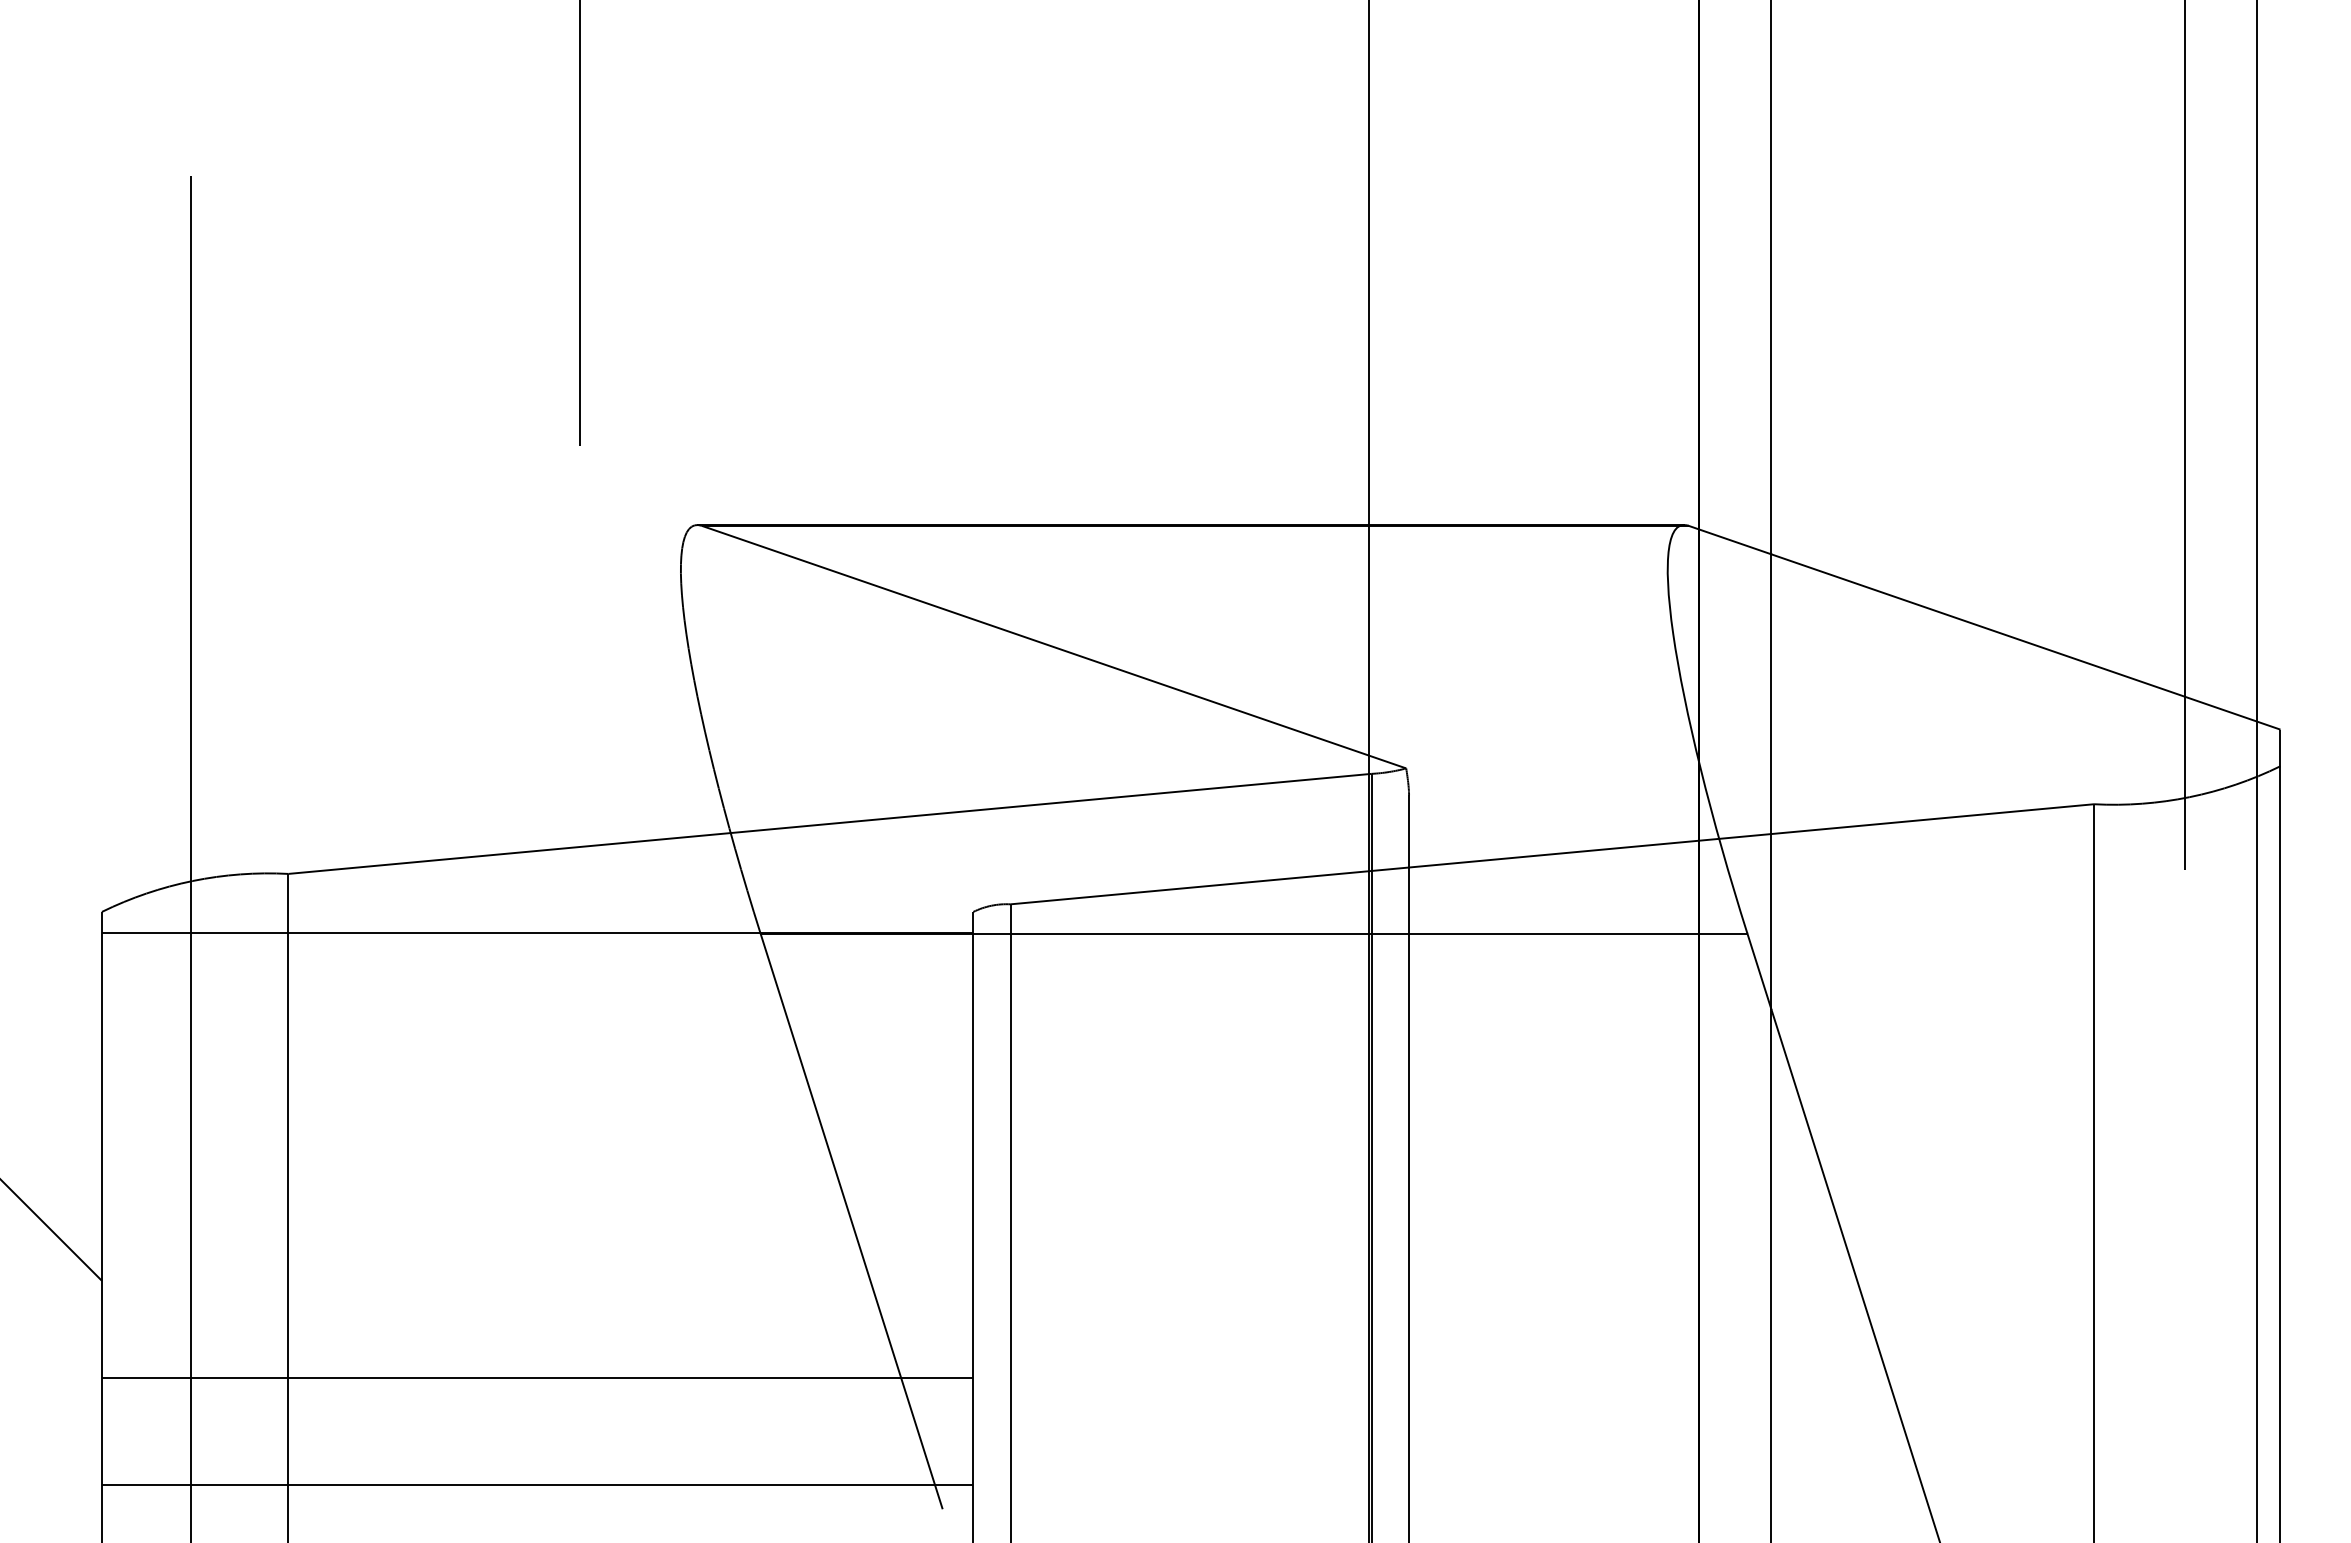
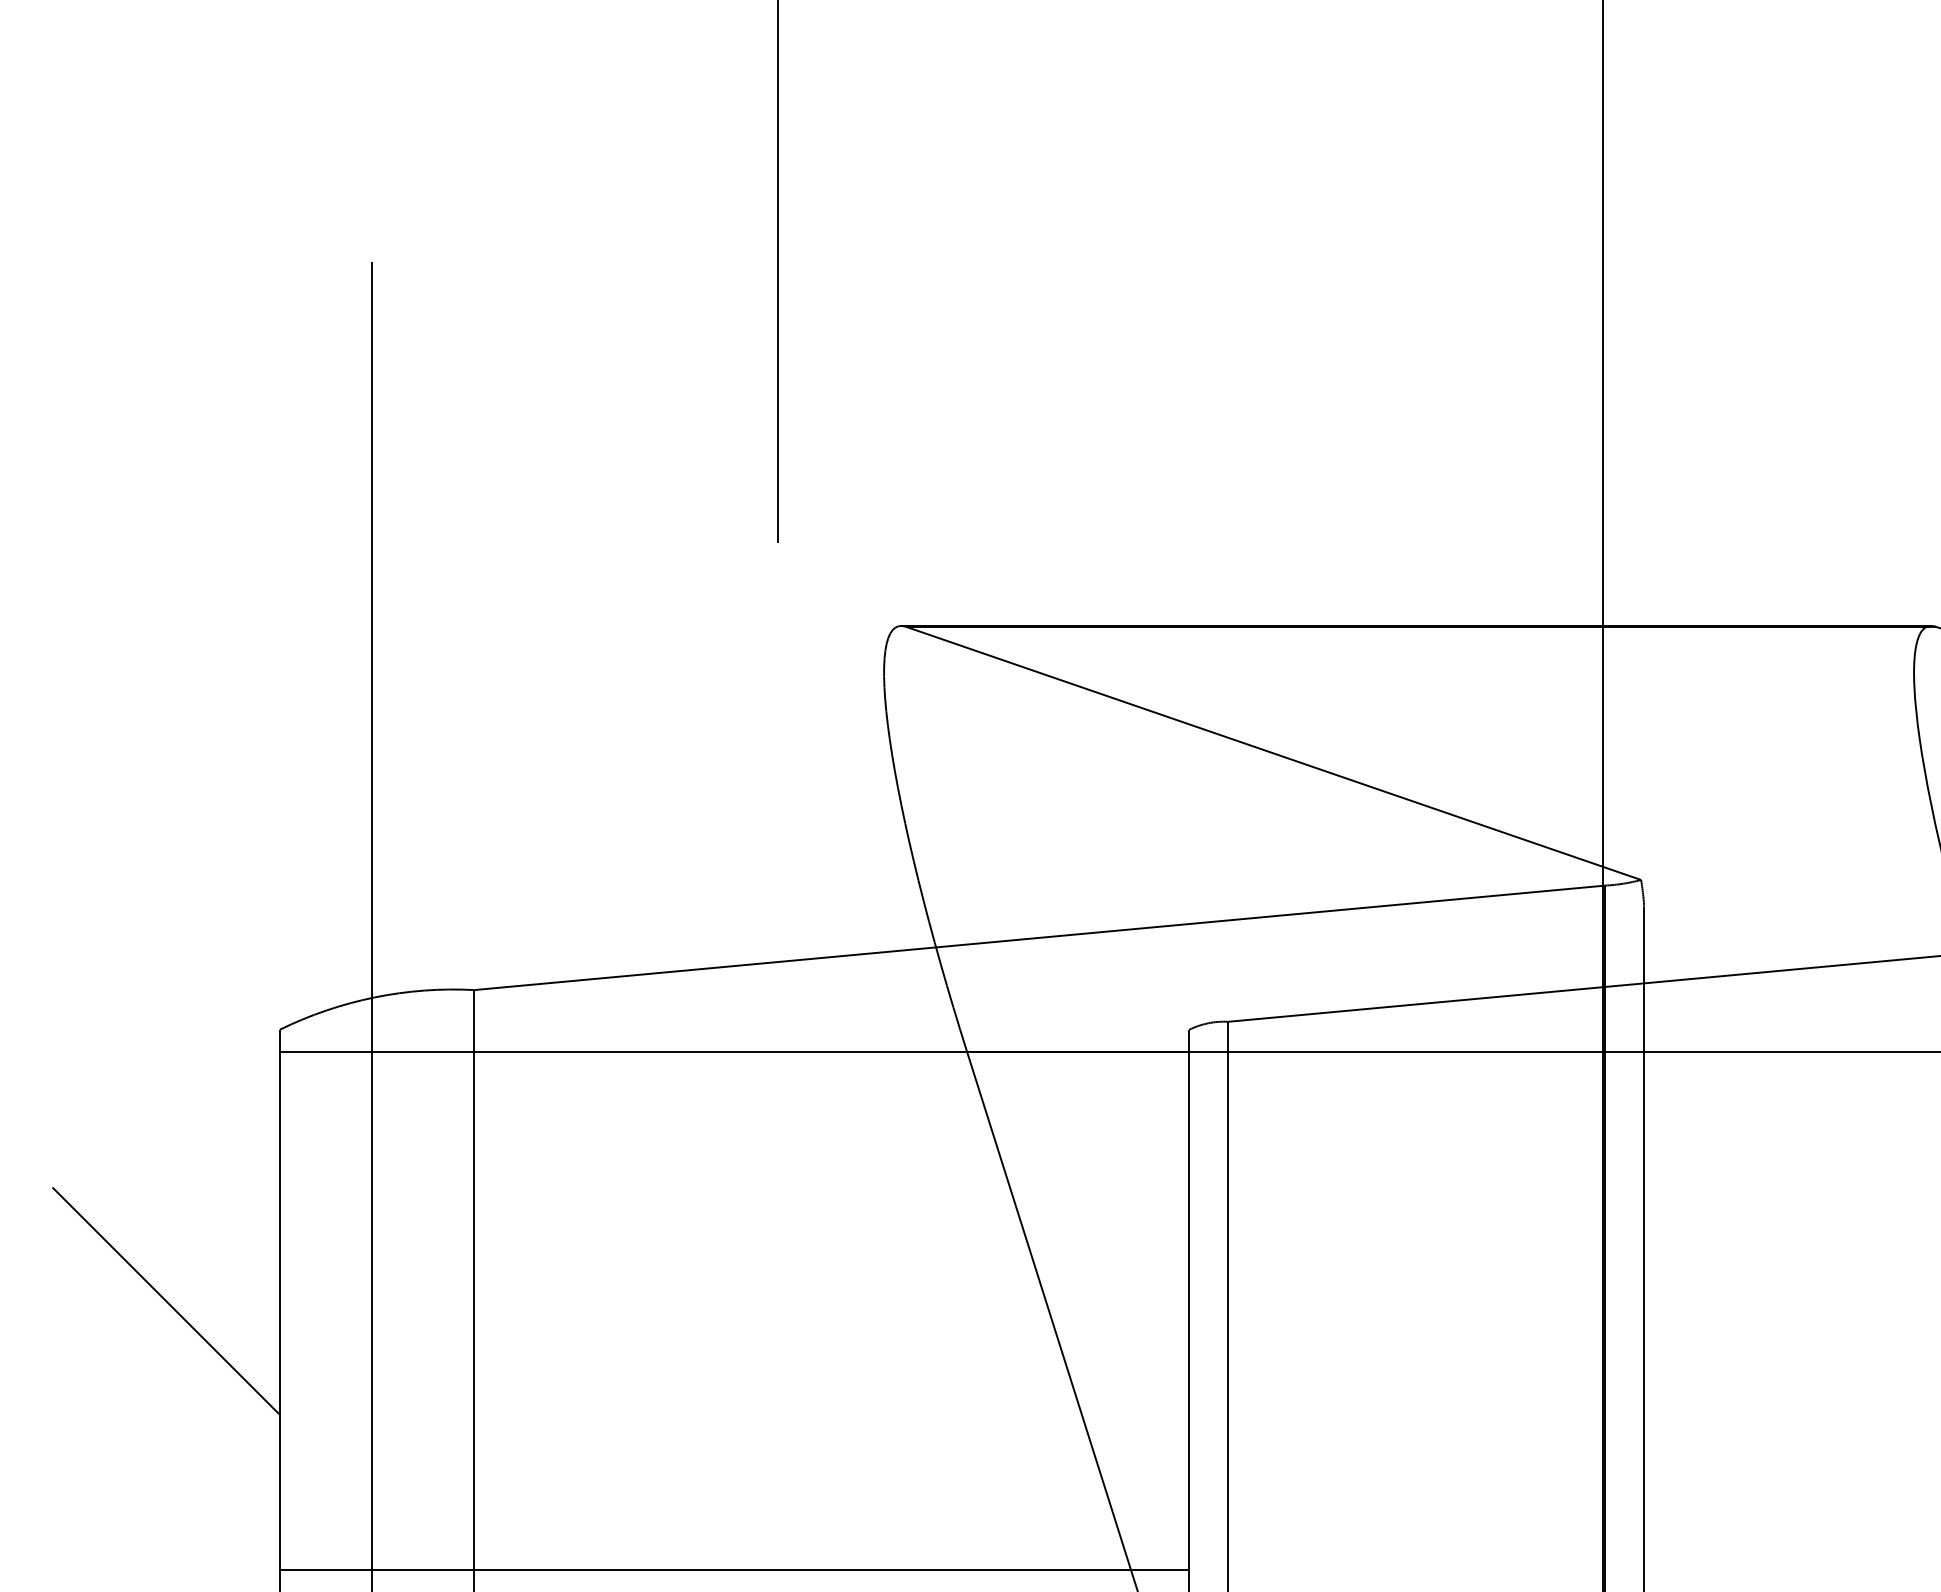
line: (537, 1378) -> (734, 1569), moved

